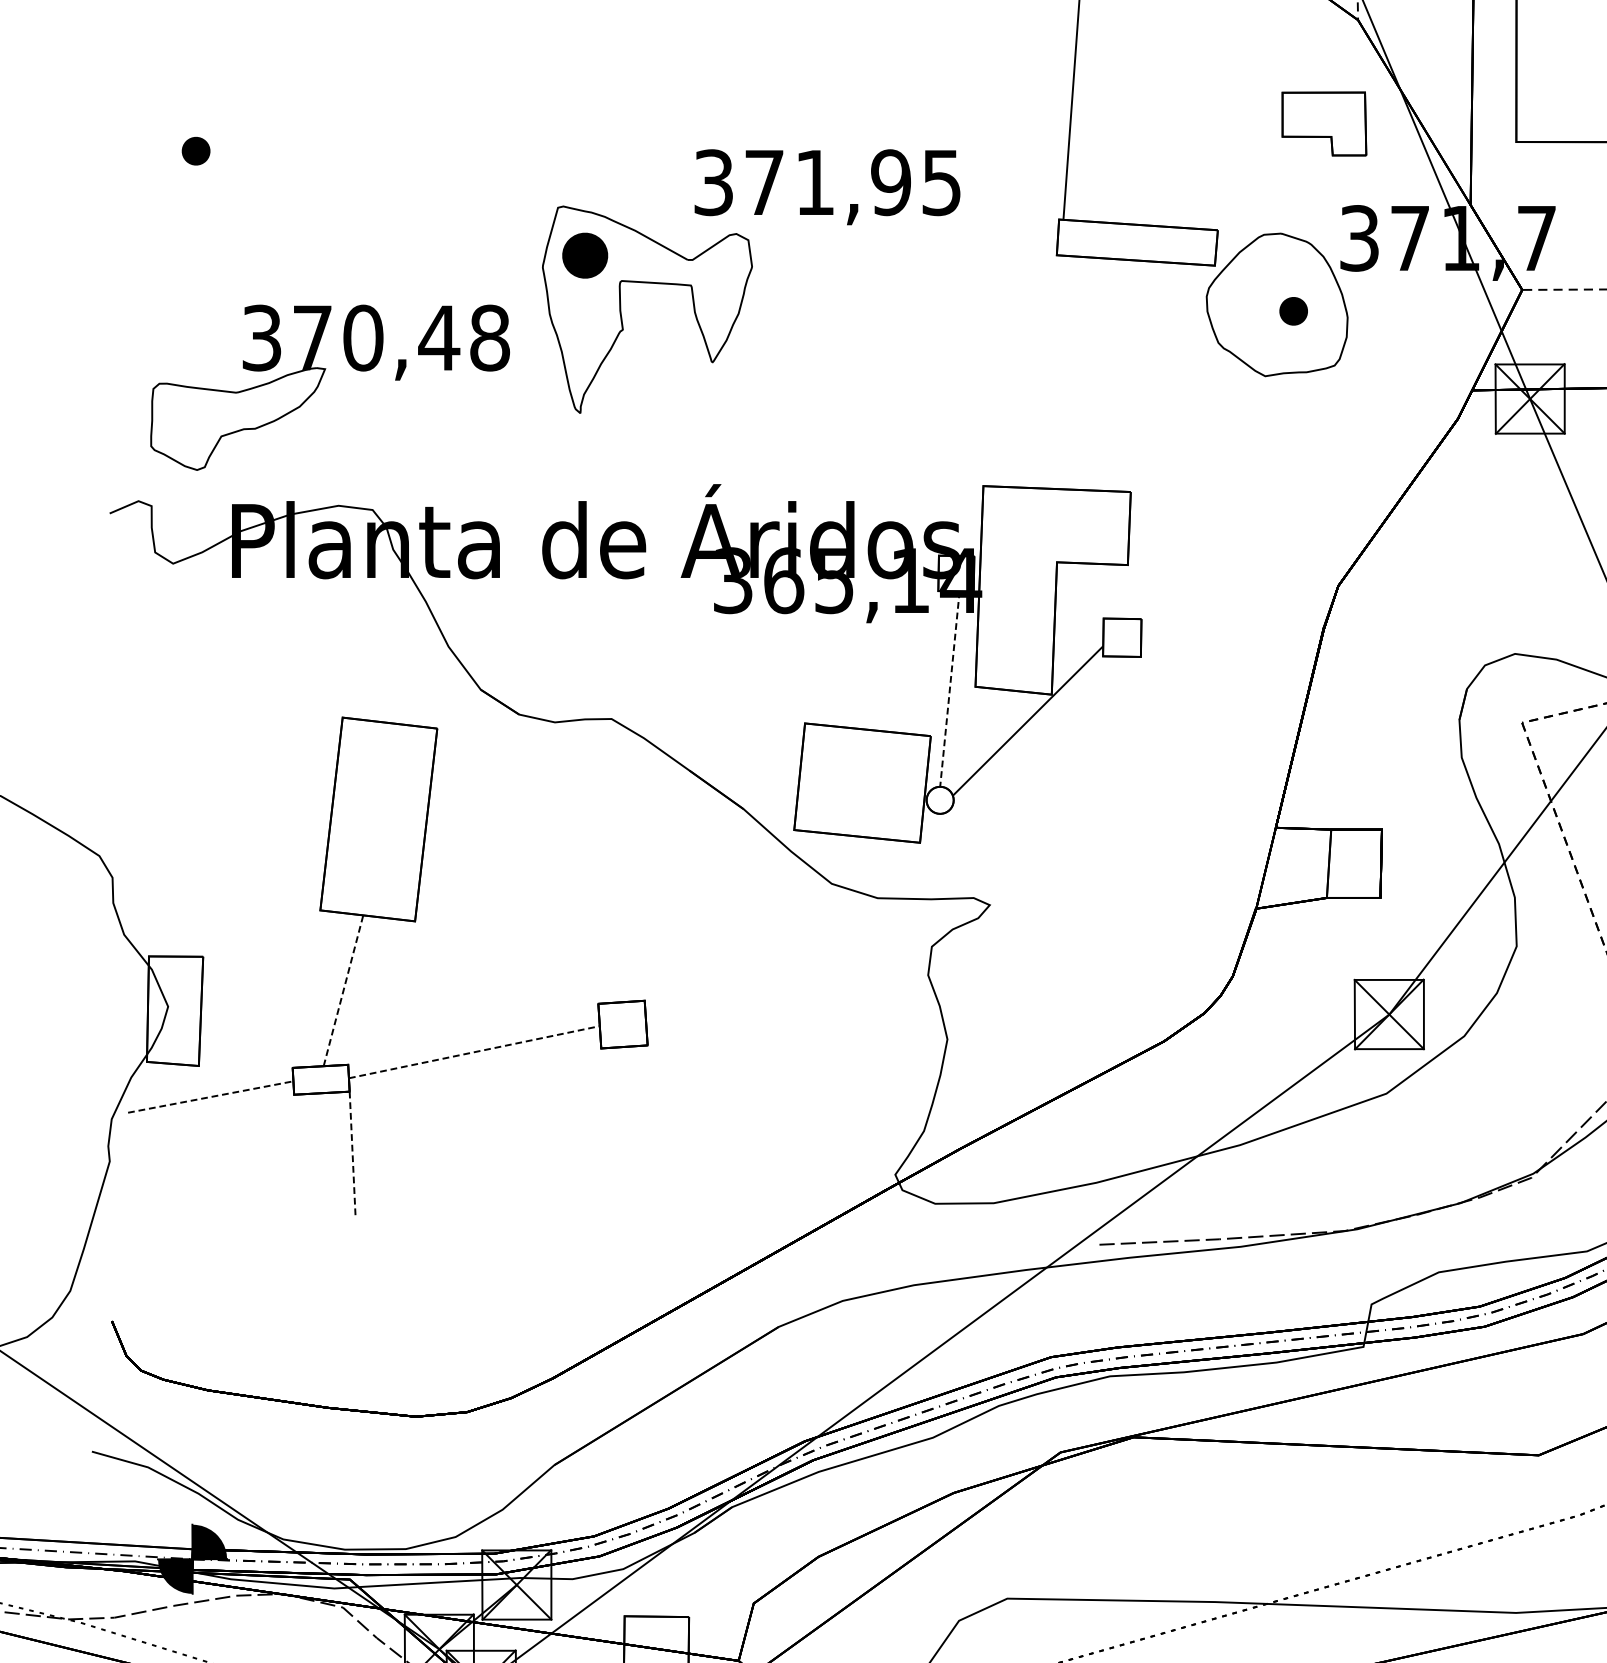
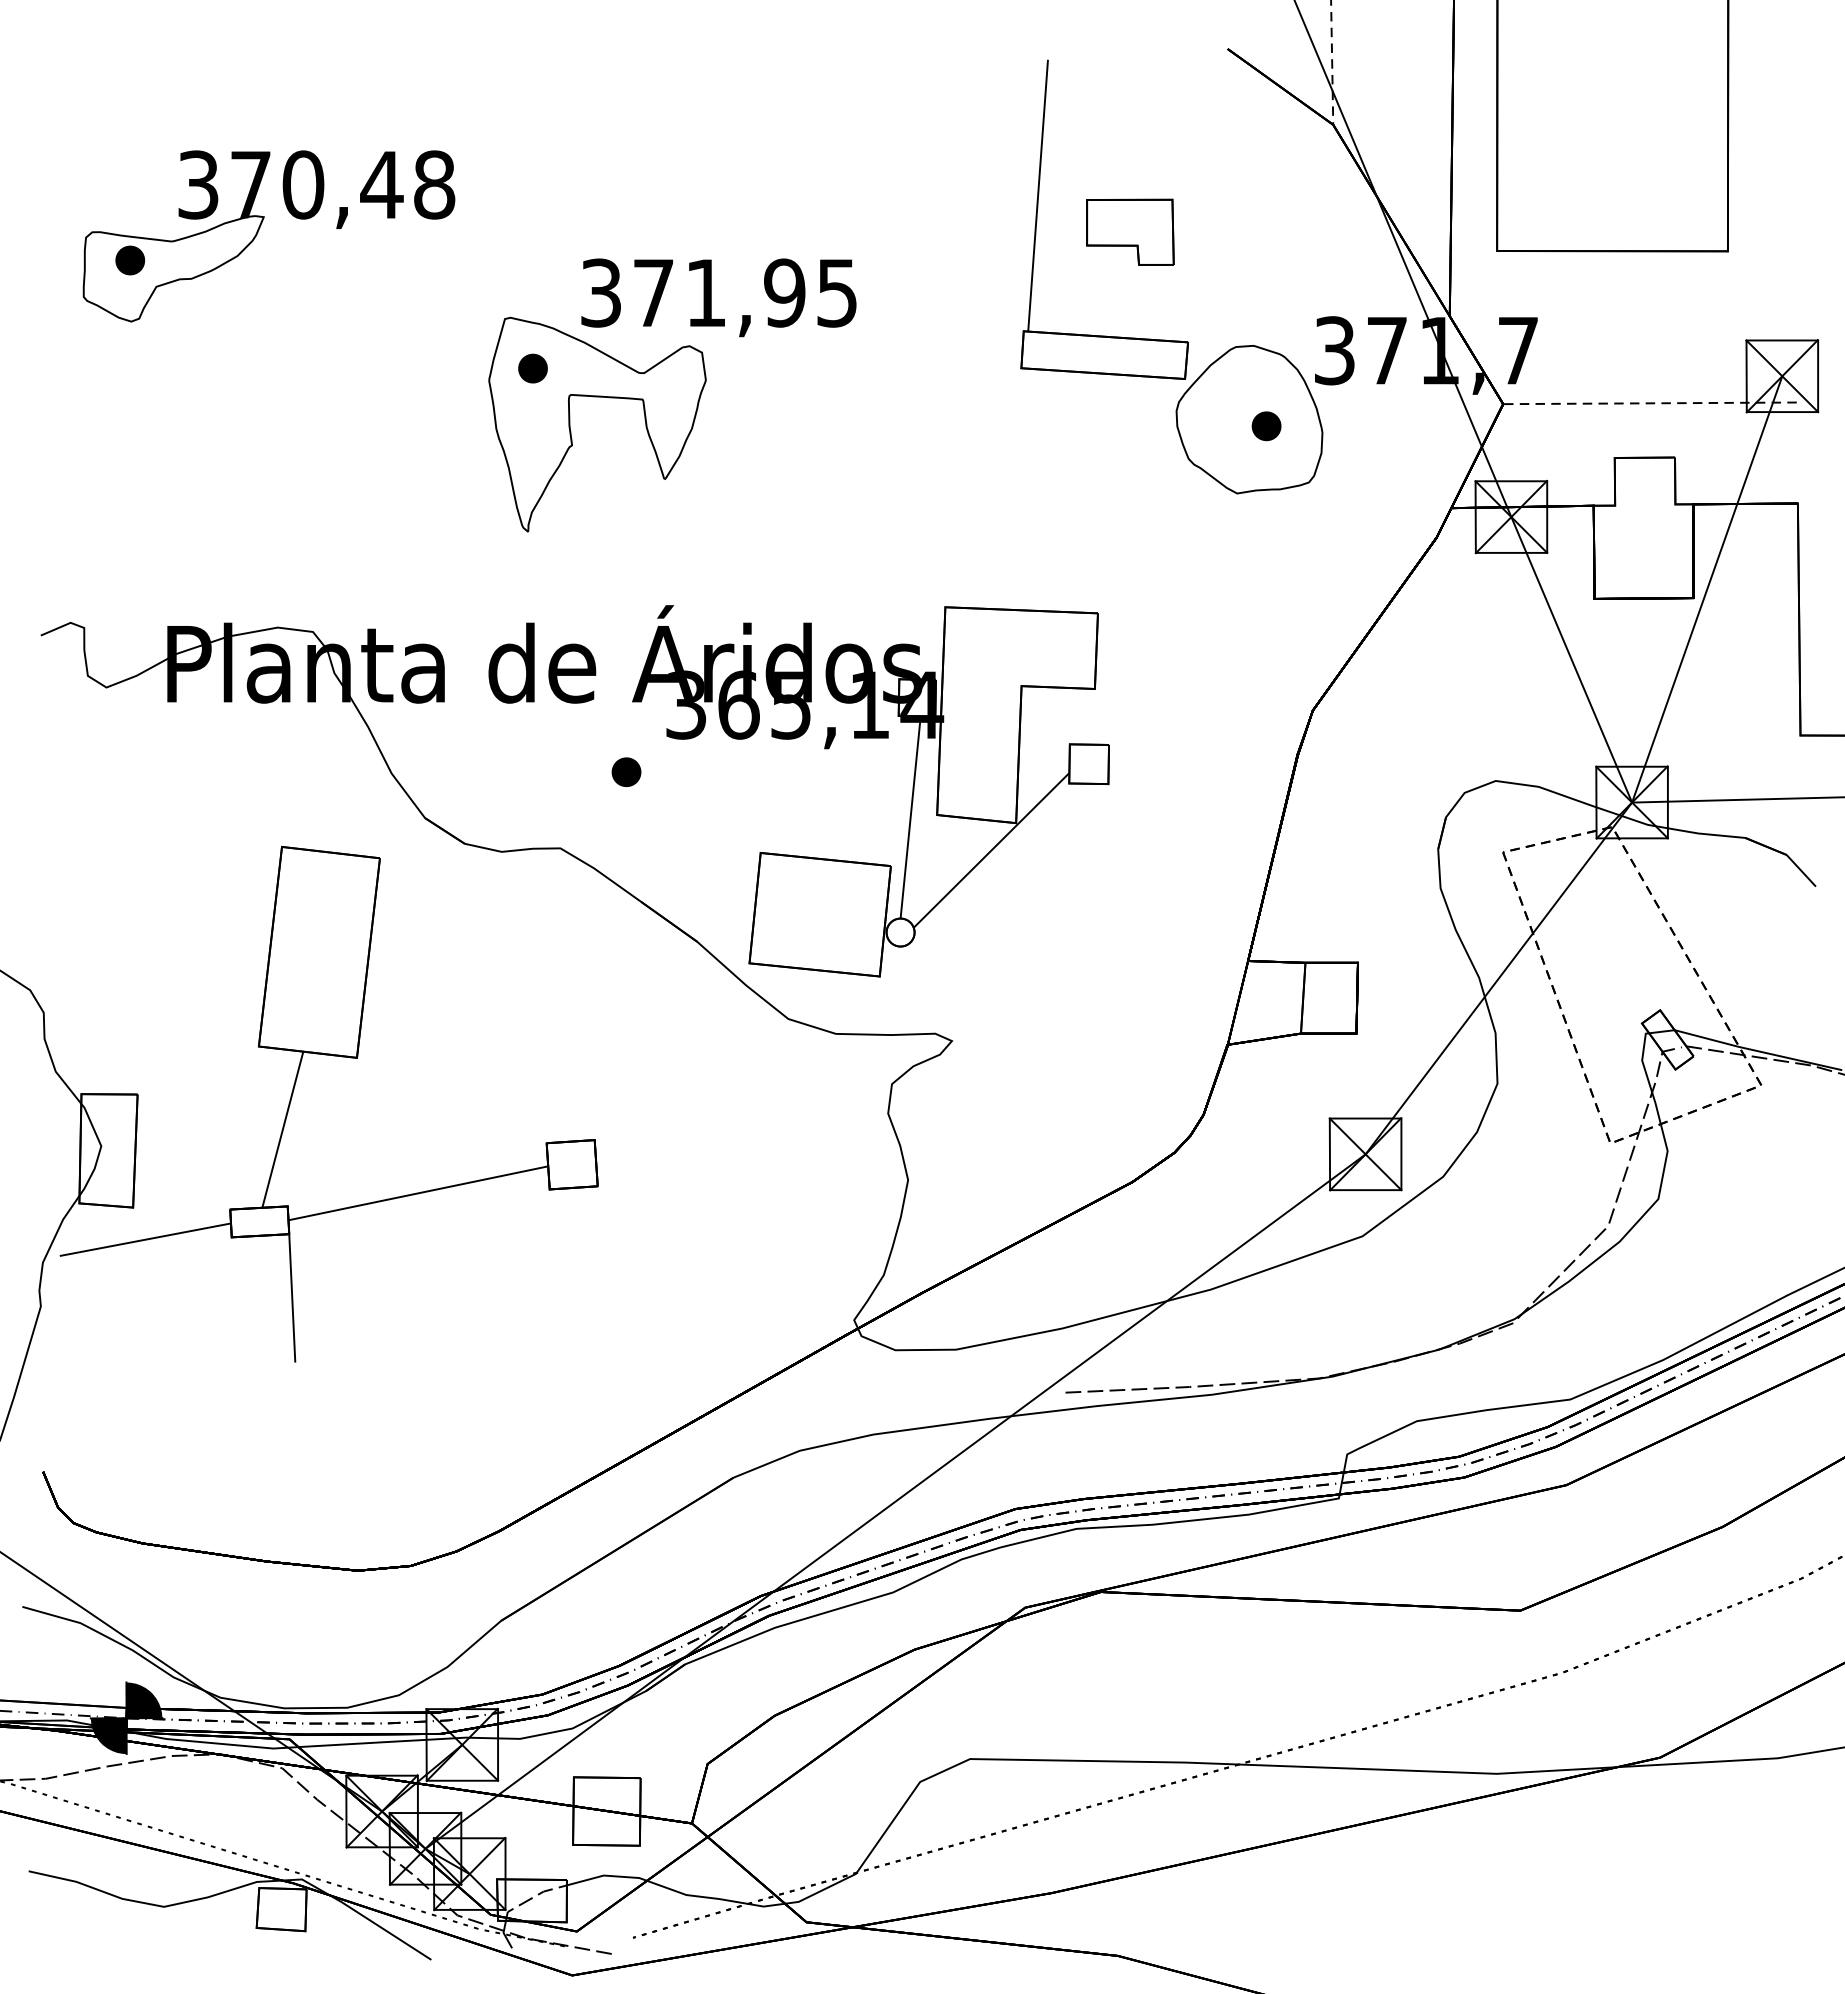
part: (1324, 123) -> (1130, 231), moved
text: (827, 186) -> (718, 297), moved
part: (584, 255) -> (532, 368), size x0.62
part: (319, 383) -> (258, 232), moved
part: (675, 644) -> (626, 771), added
line: (949, 689) -> (910, 817), dashed -> solid
line: (343, 990) -> (282, 1129), dashed -> solid
line: (474, 1052) -> (418, 1193), dashed -> solid
line: (210, 1096) -> (145, 1239), dashed -> solid
line: (352, 1153) -> (292, 1298), dashed -> solid

